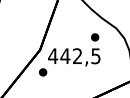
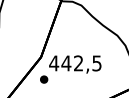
part: (95, 37) -> (96, 44), removed

